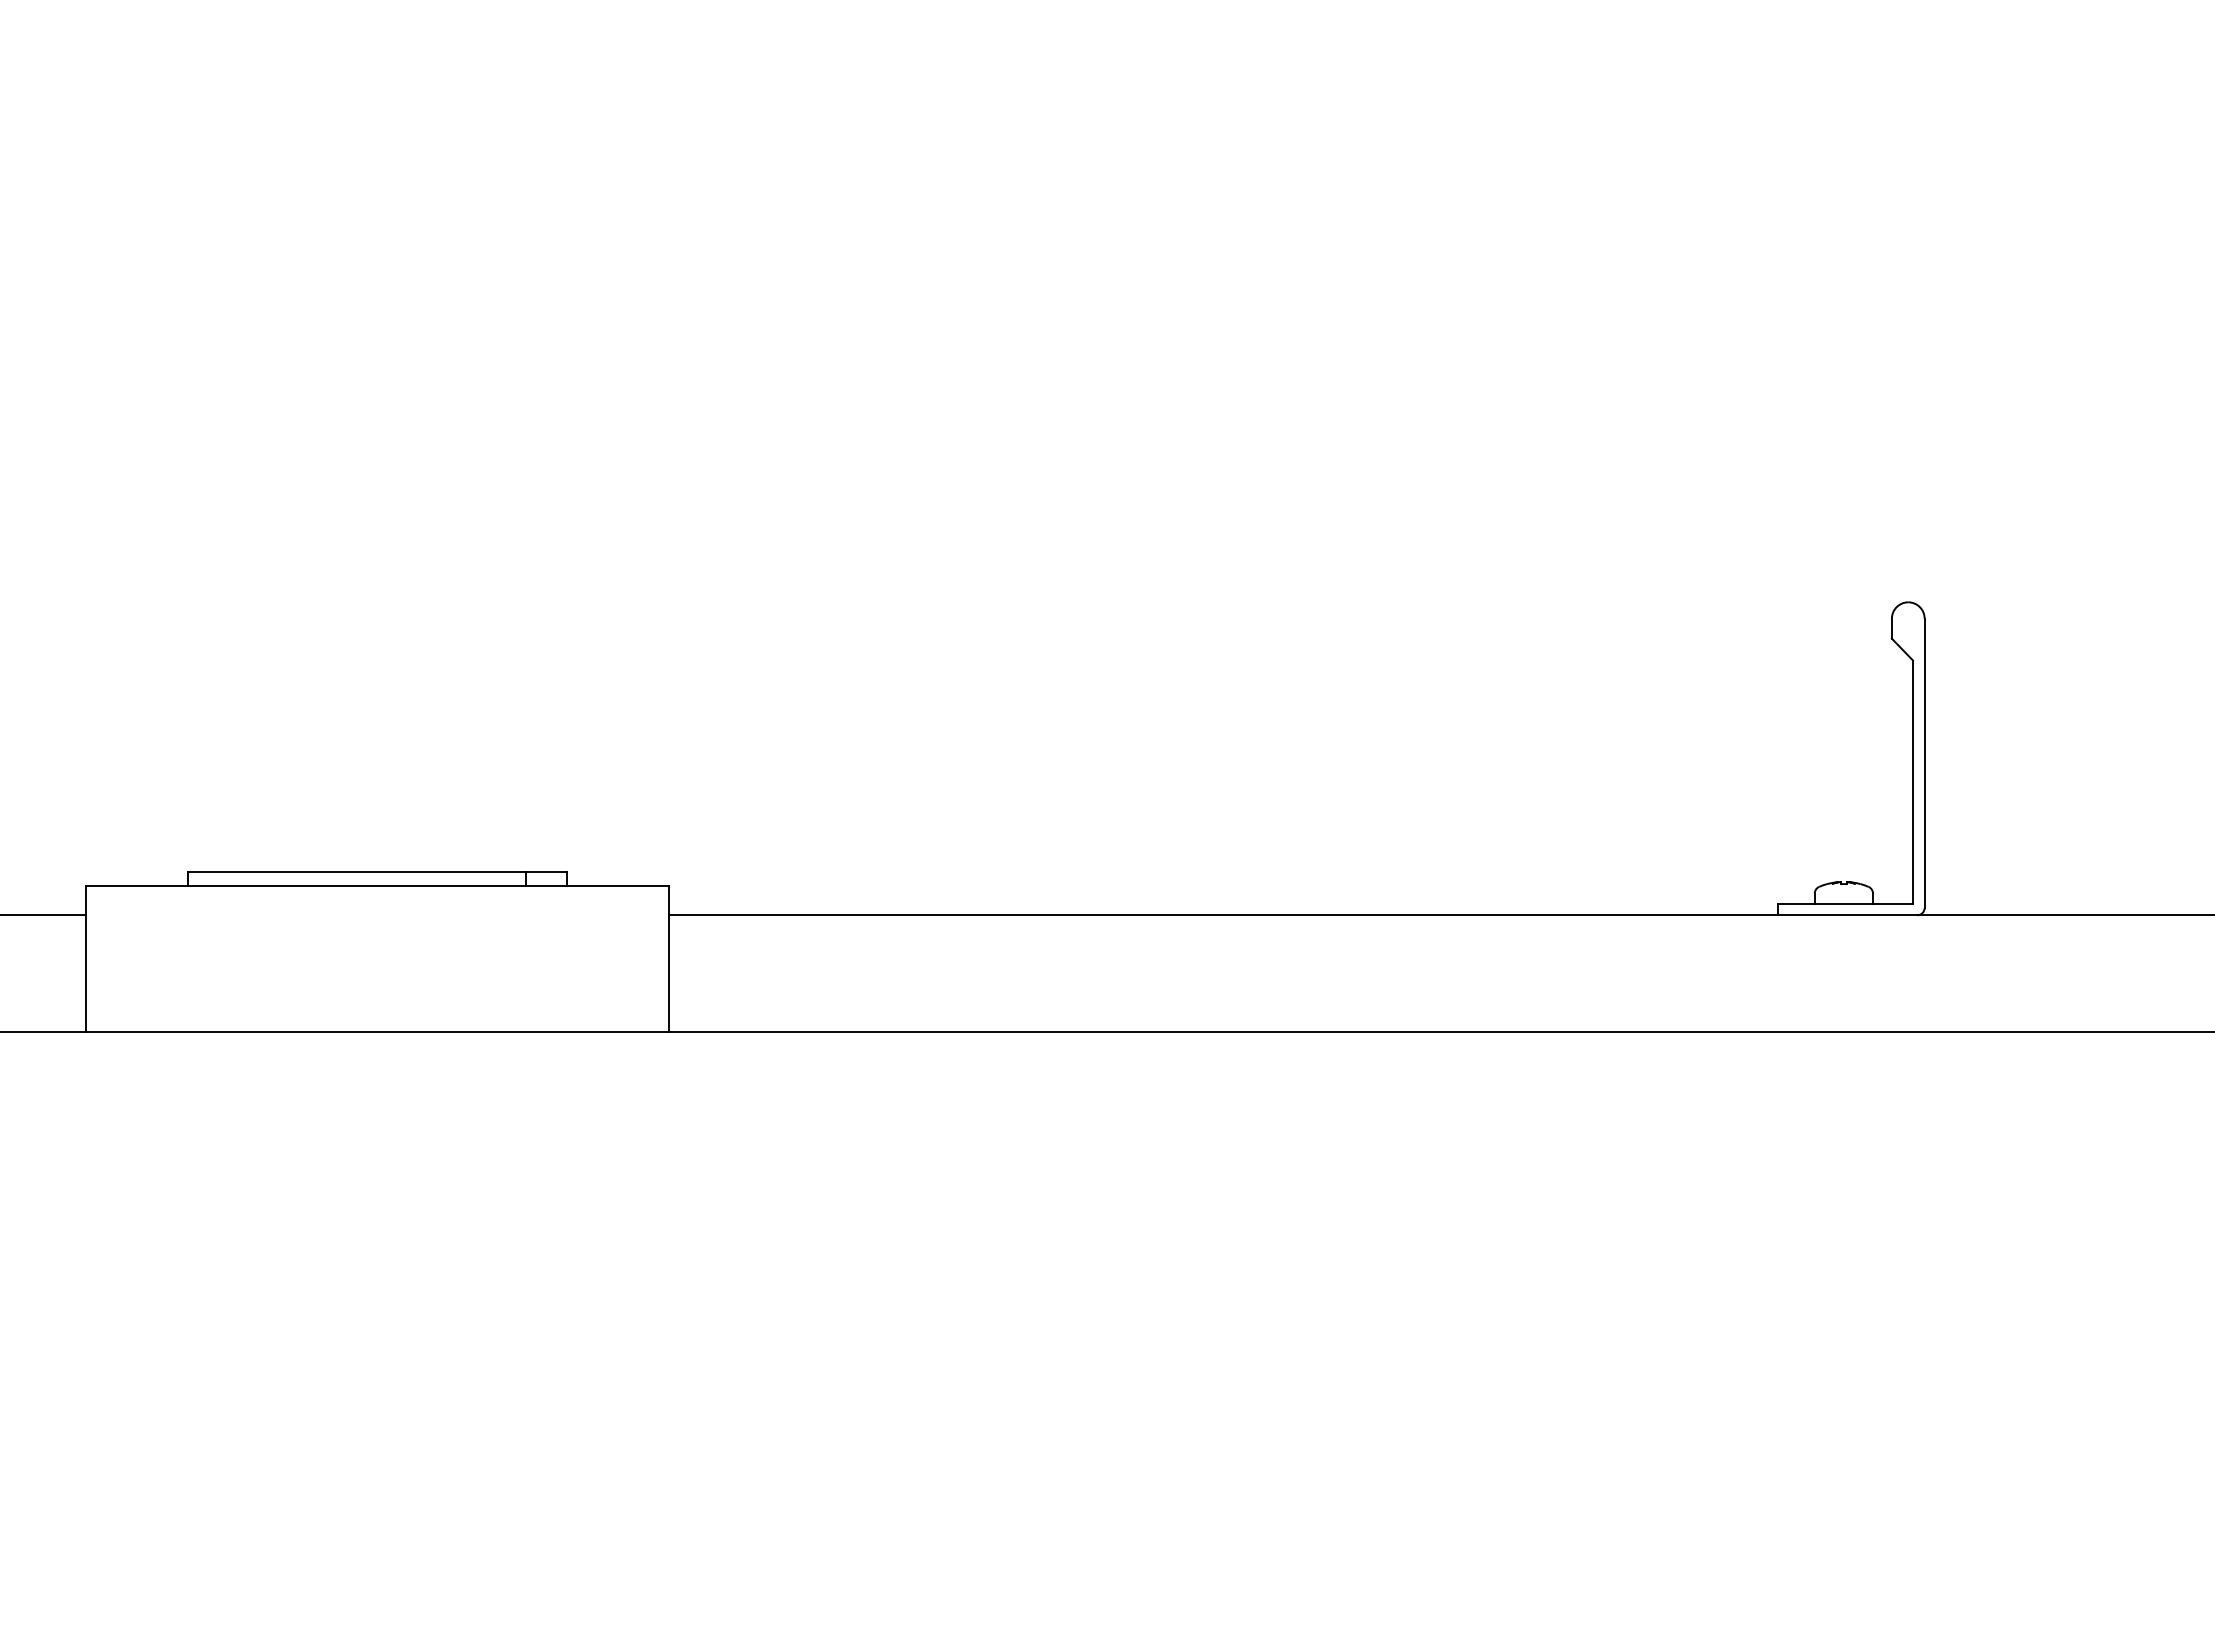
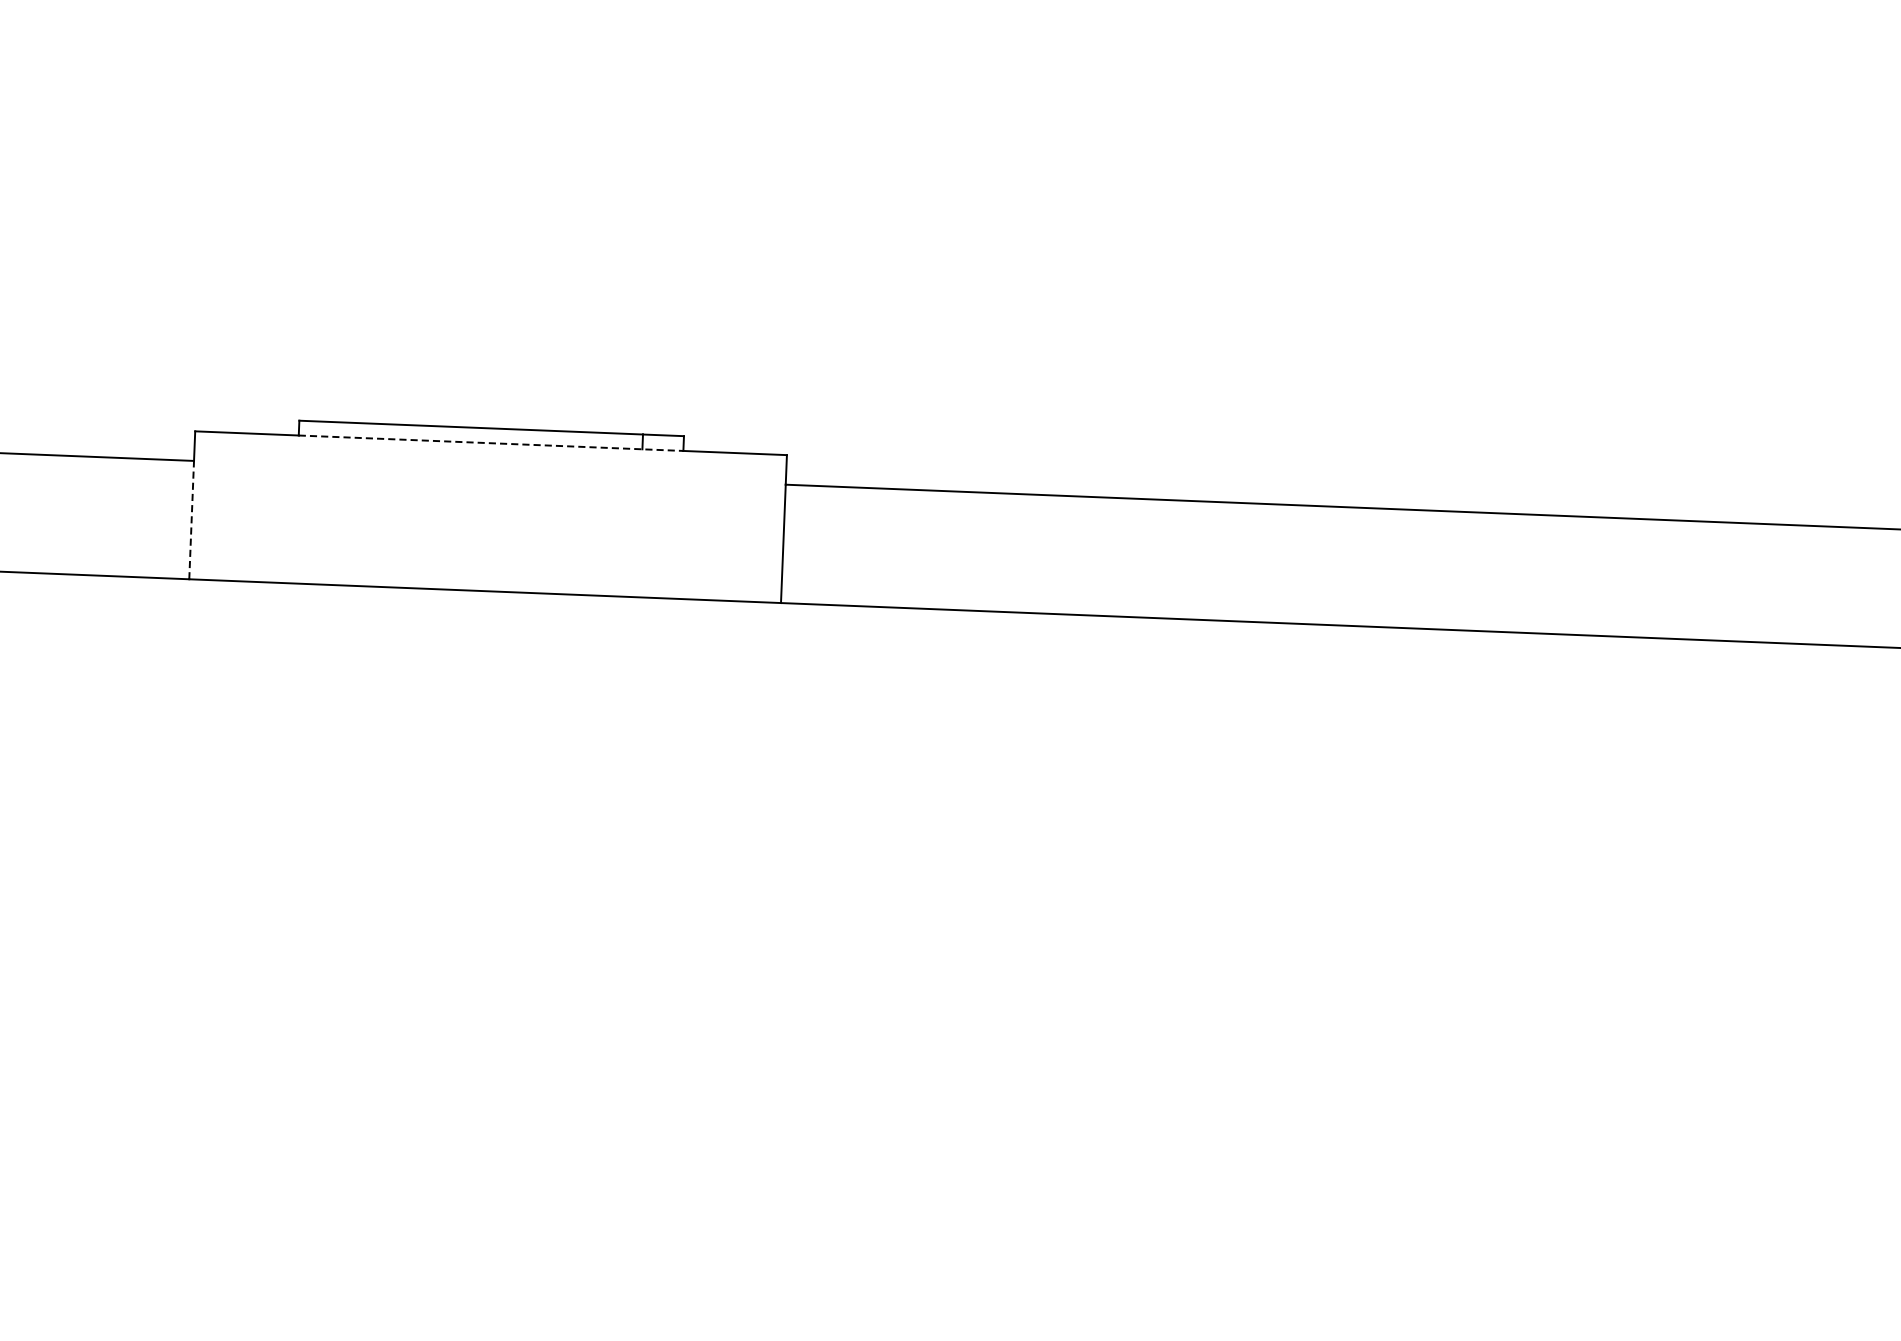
line: (378, 886) -> (492, 443), solid -> dashed
line: (86, 972) -> (191, 519), solid -> dashed

